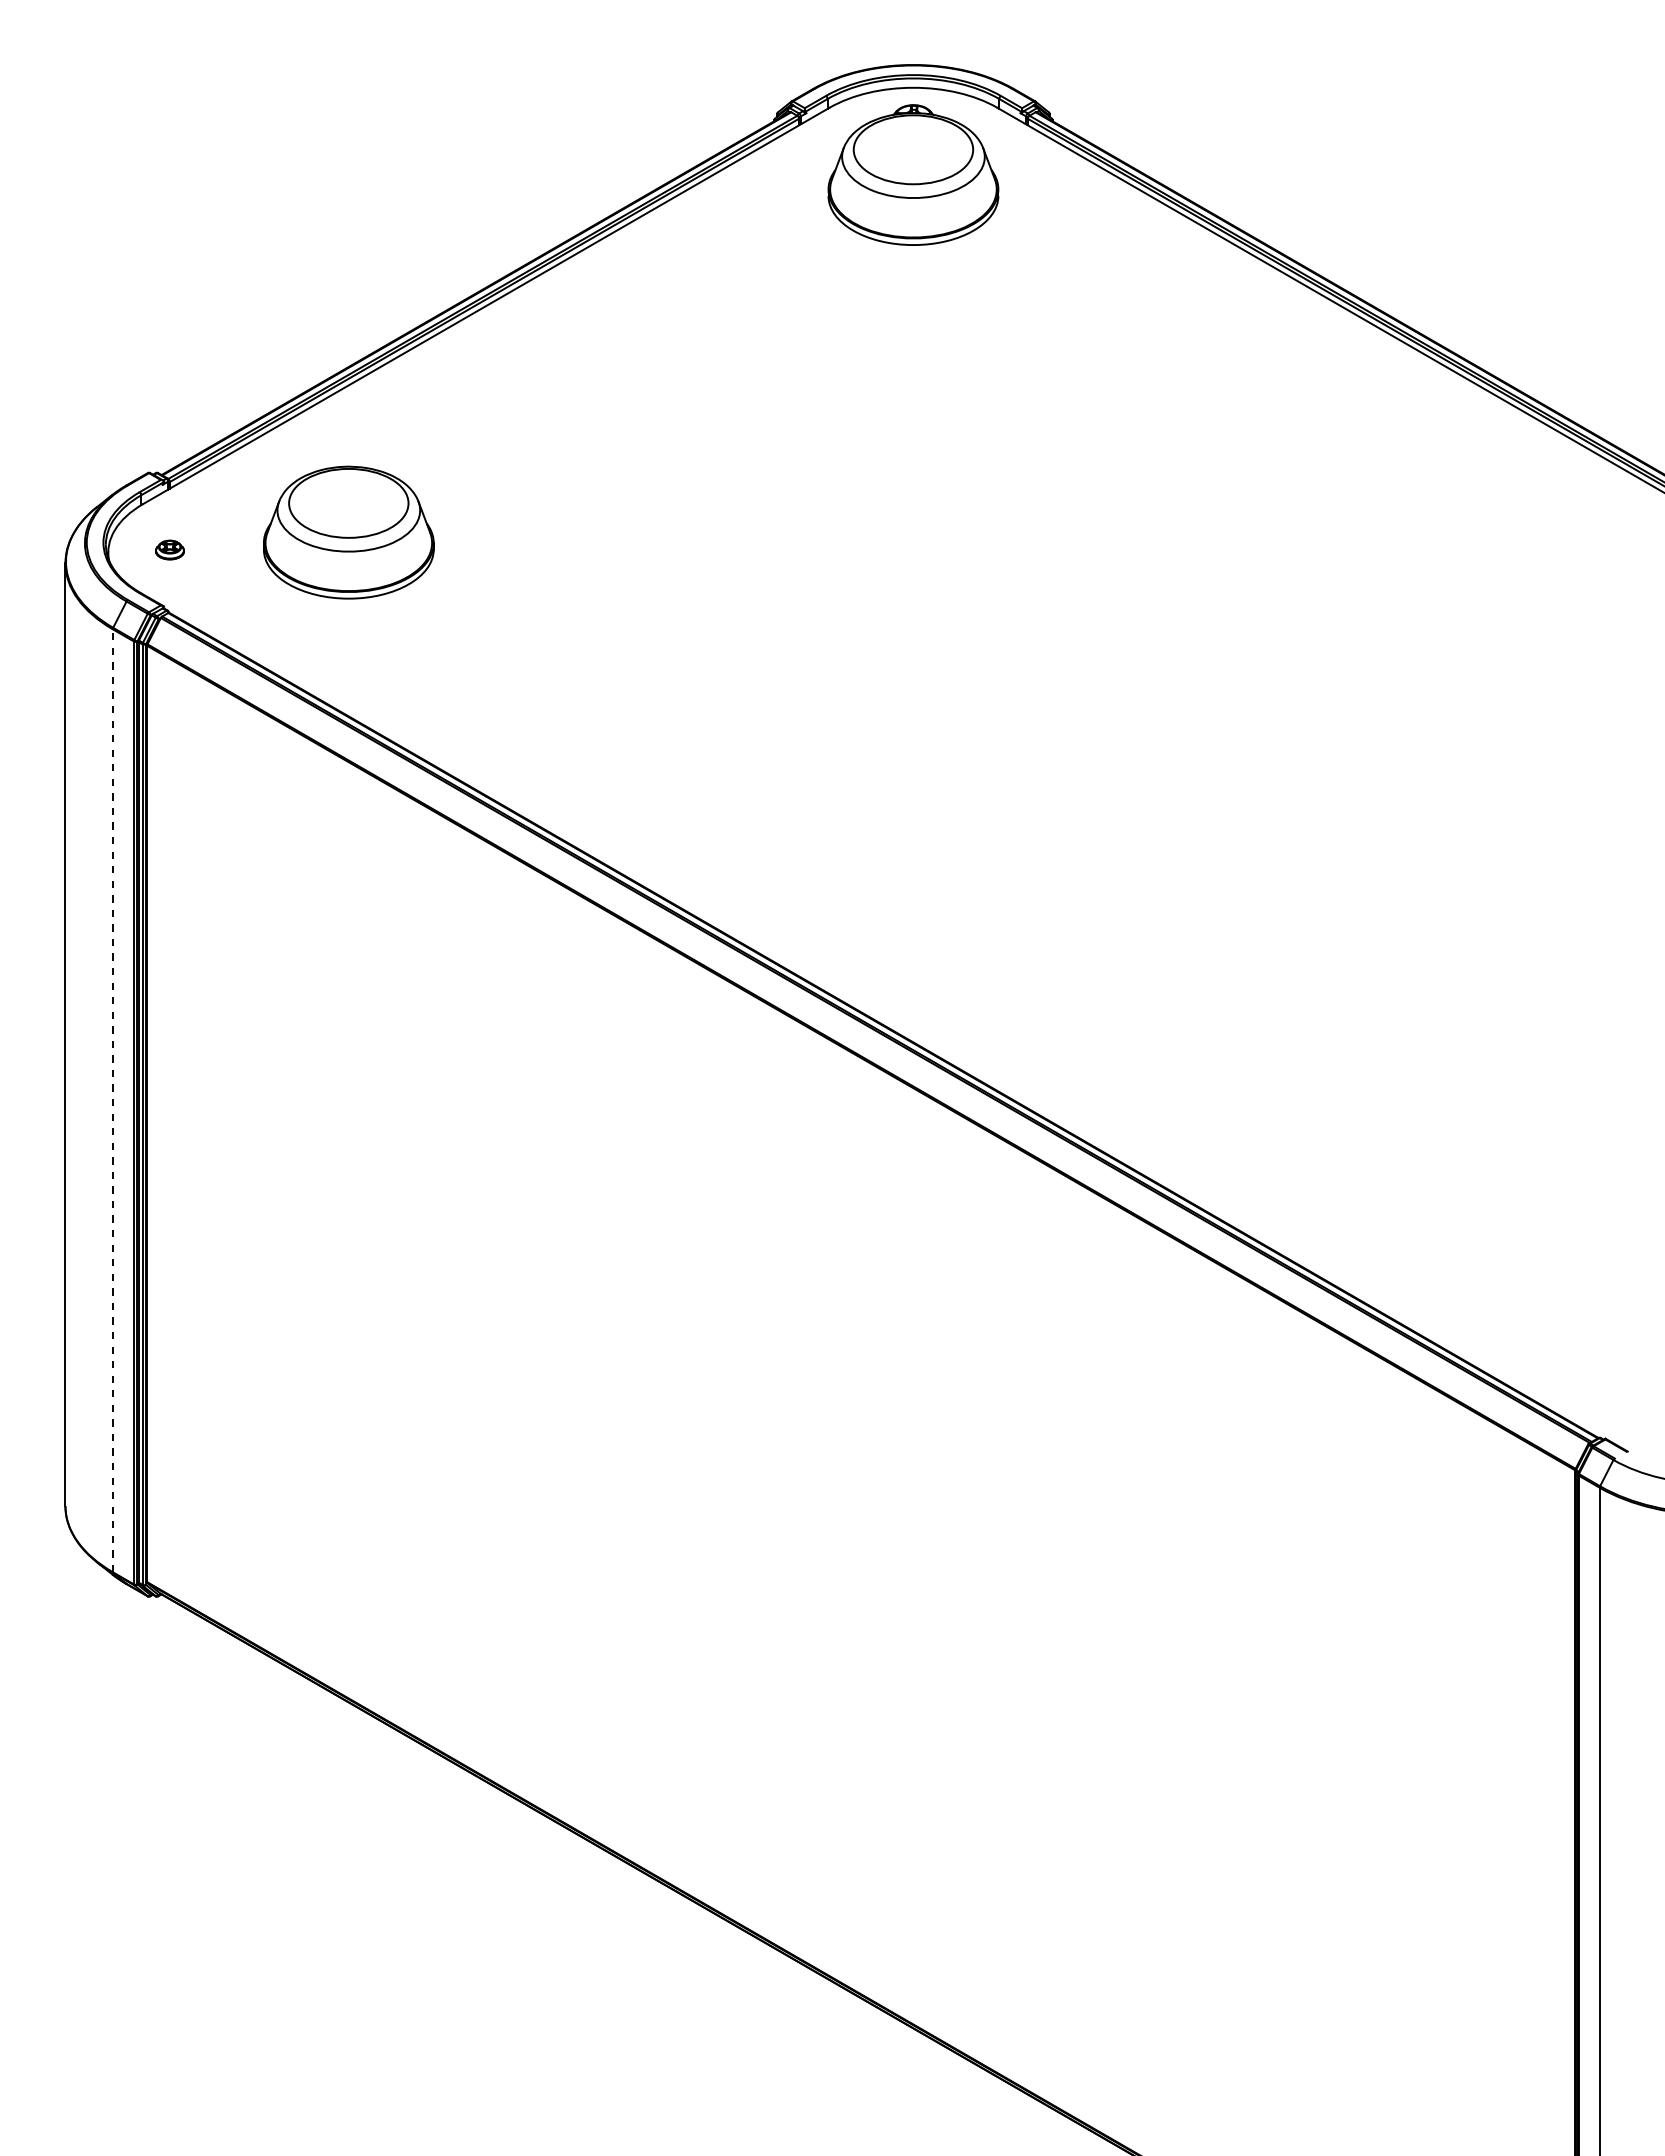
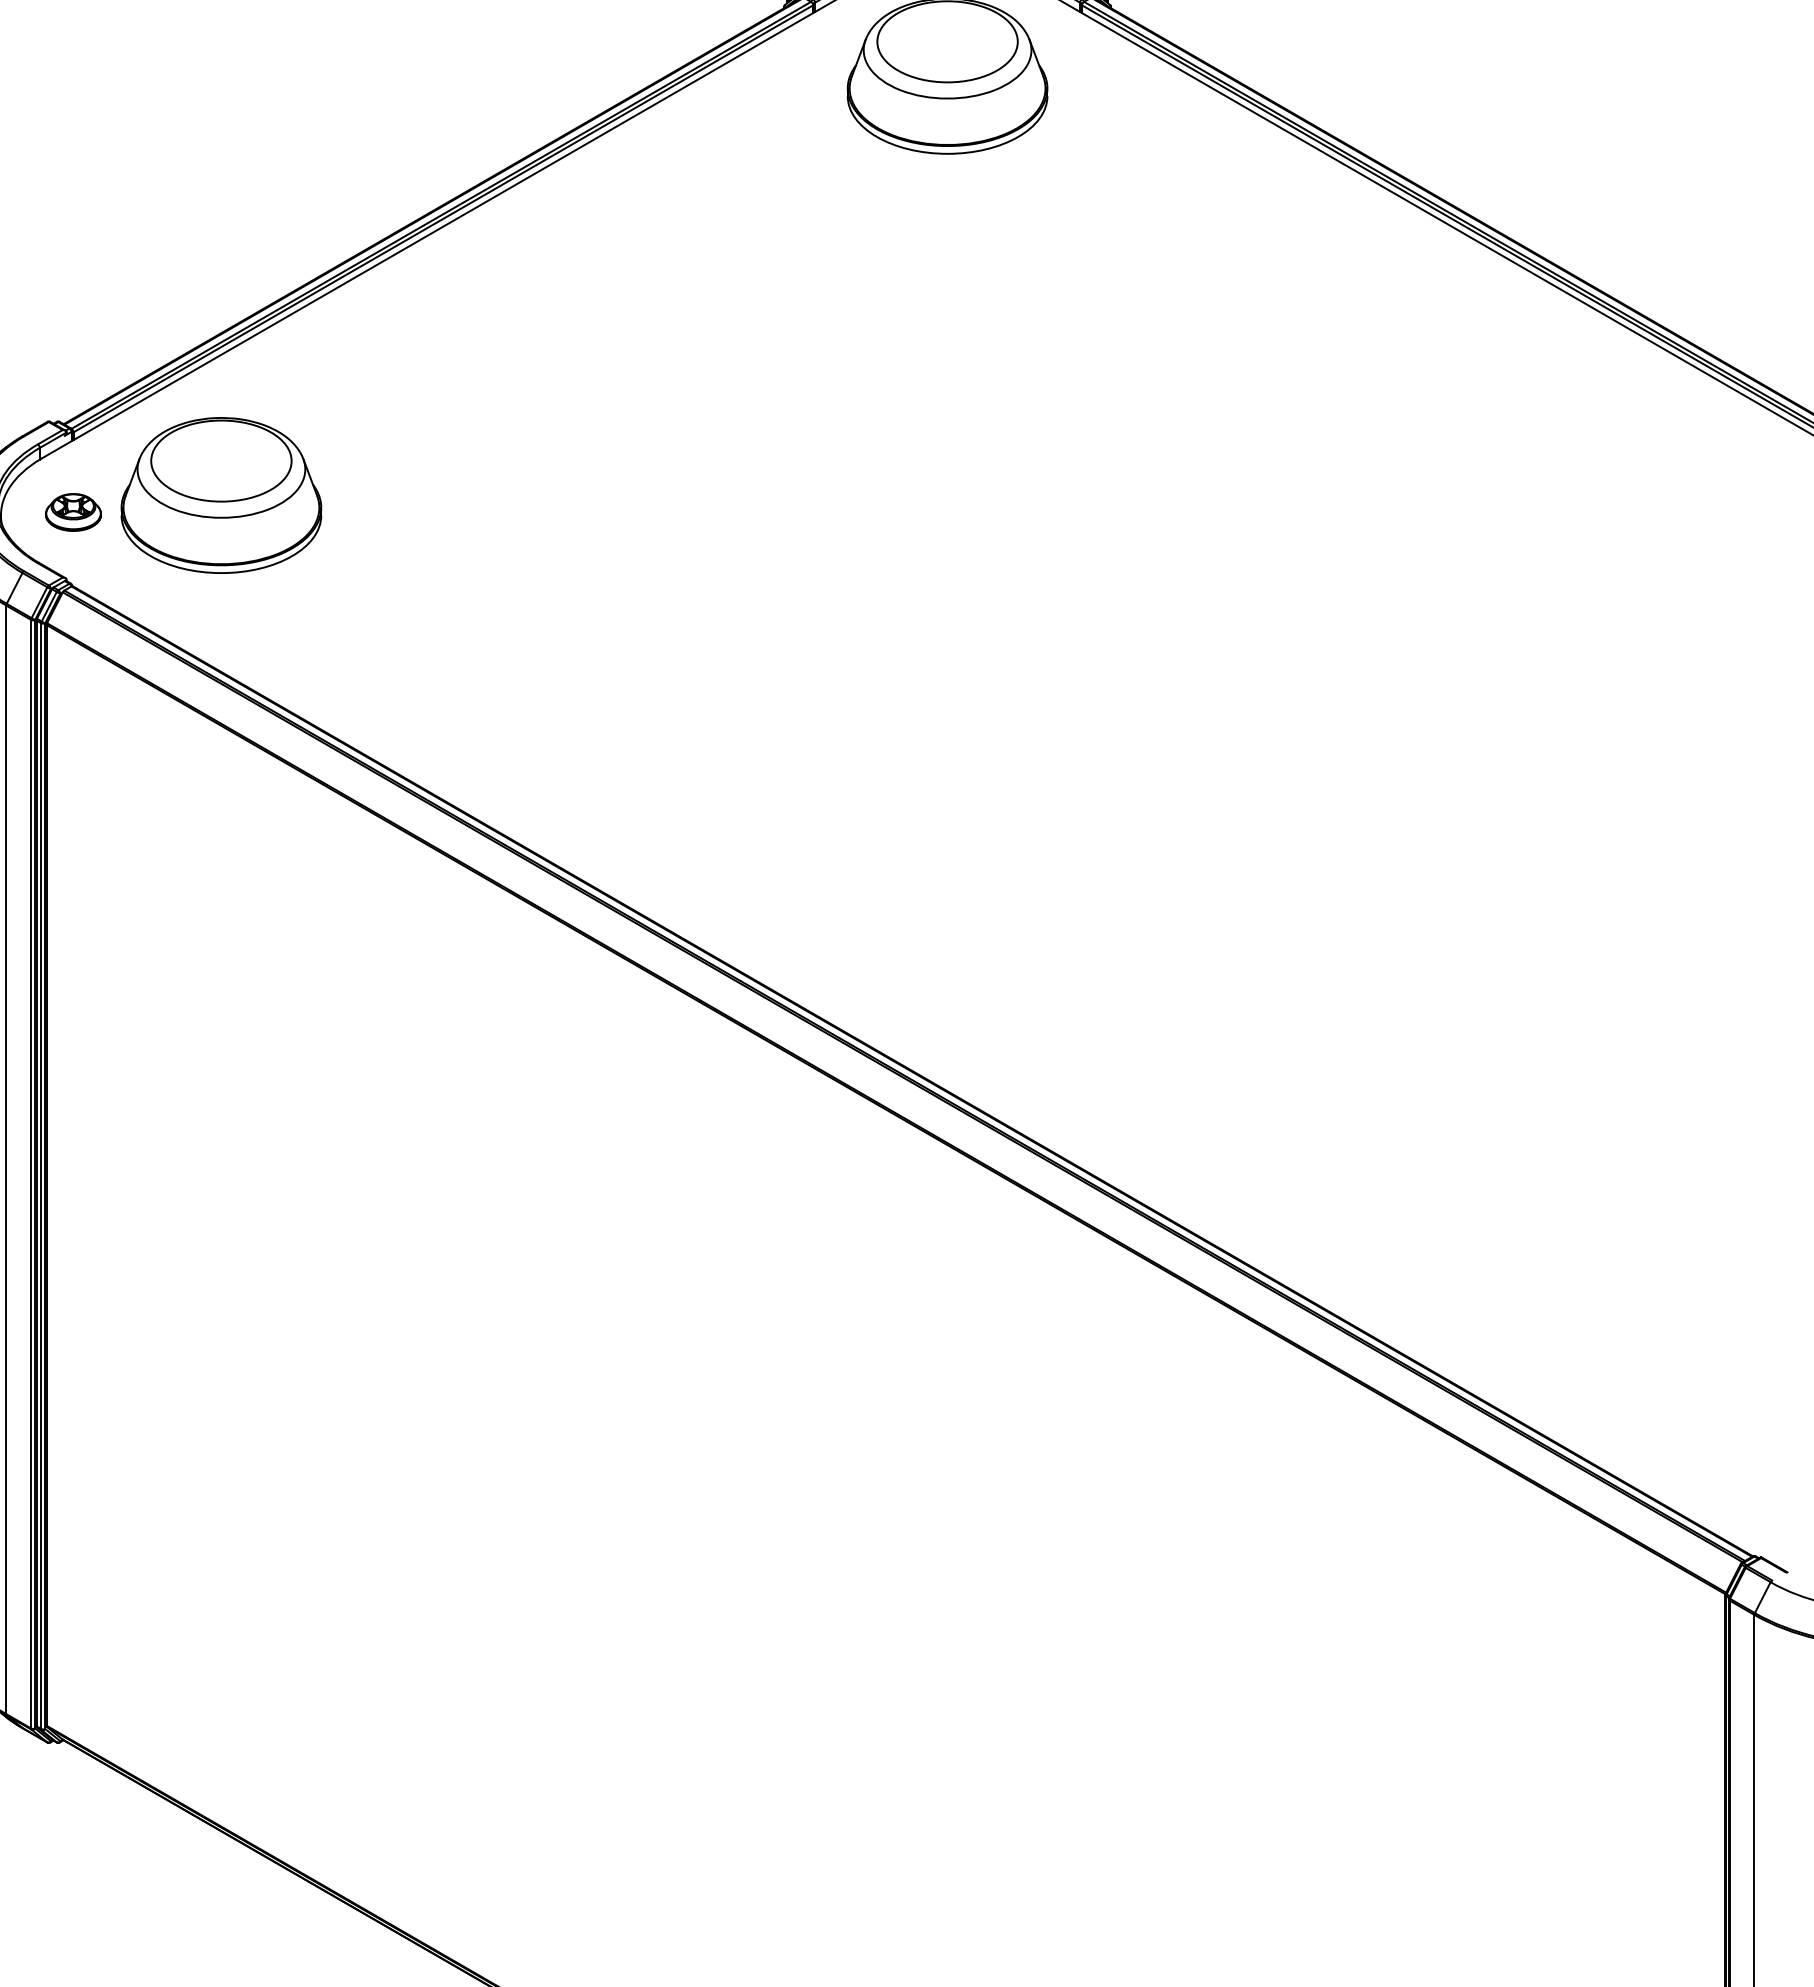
part: (348, 532) -> (221, 495), moved
part: (169, 549) -> (72, 511), size x1.67
line: (112, 1100) -> (5, 1159), dashed -> solid

